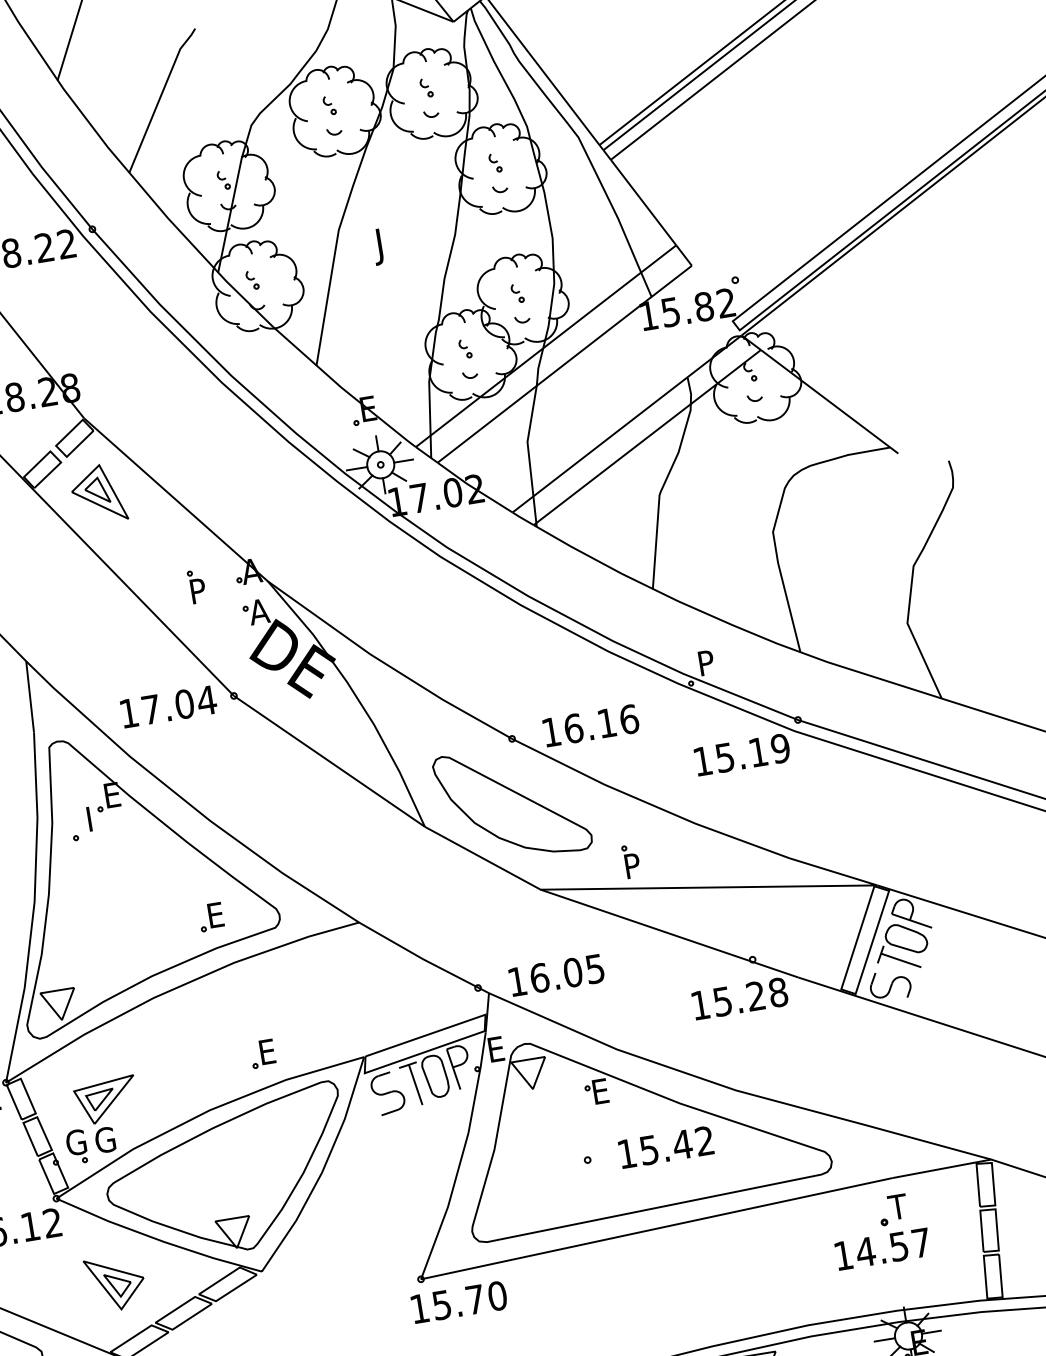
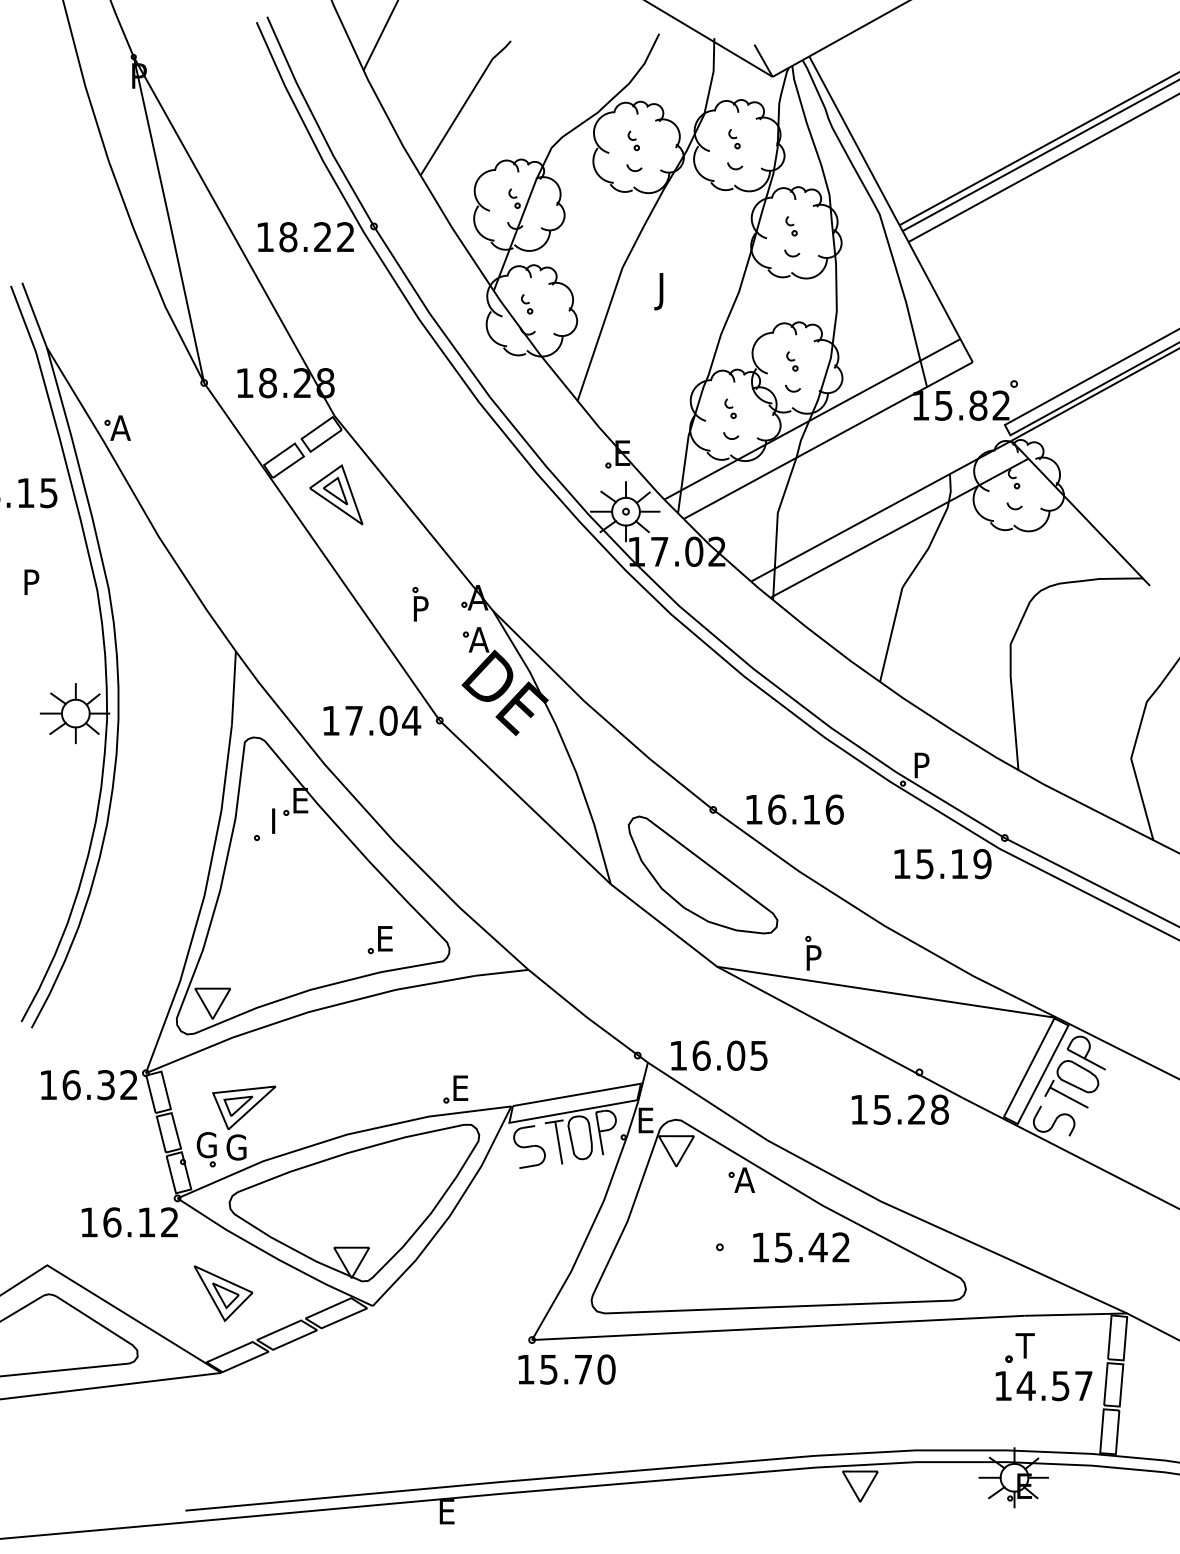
part: (262, 1053) -> (455, 1089), moved
text: (600, 1090) -> (744, 1179), E -> A
text: (882, 1249) -> (1043, 1386), moved

